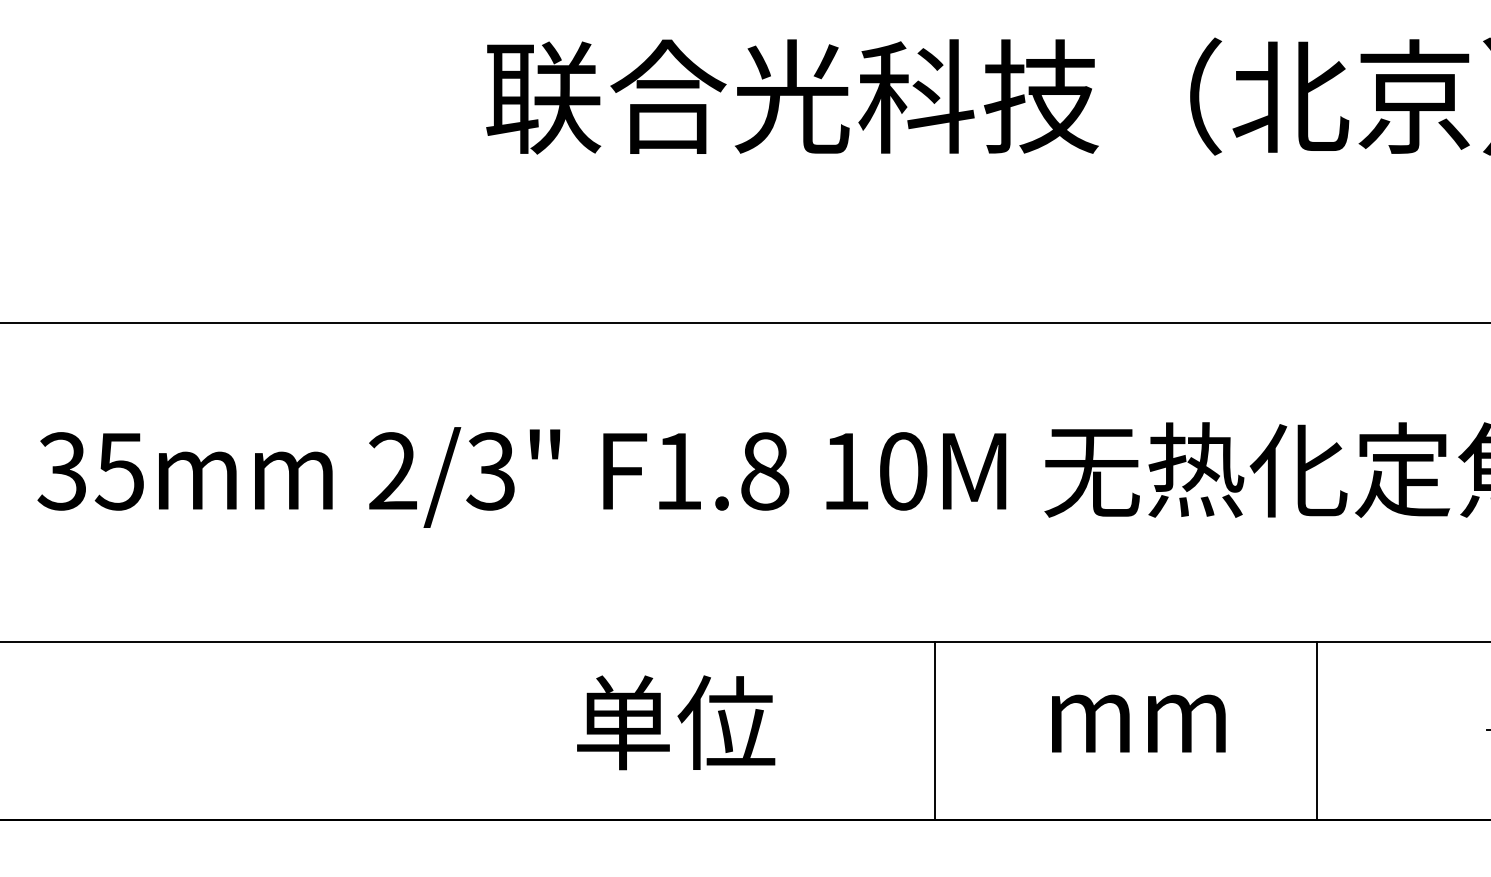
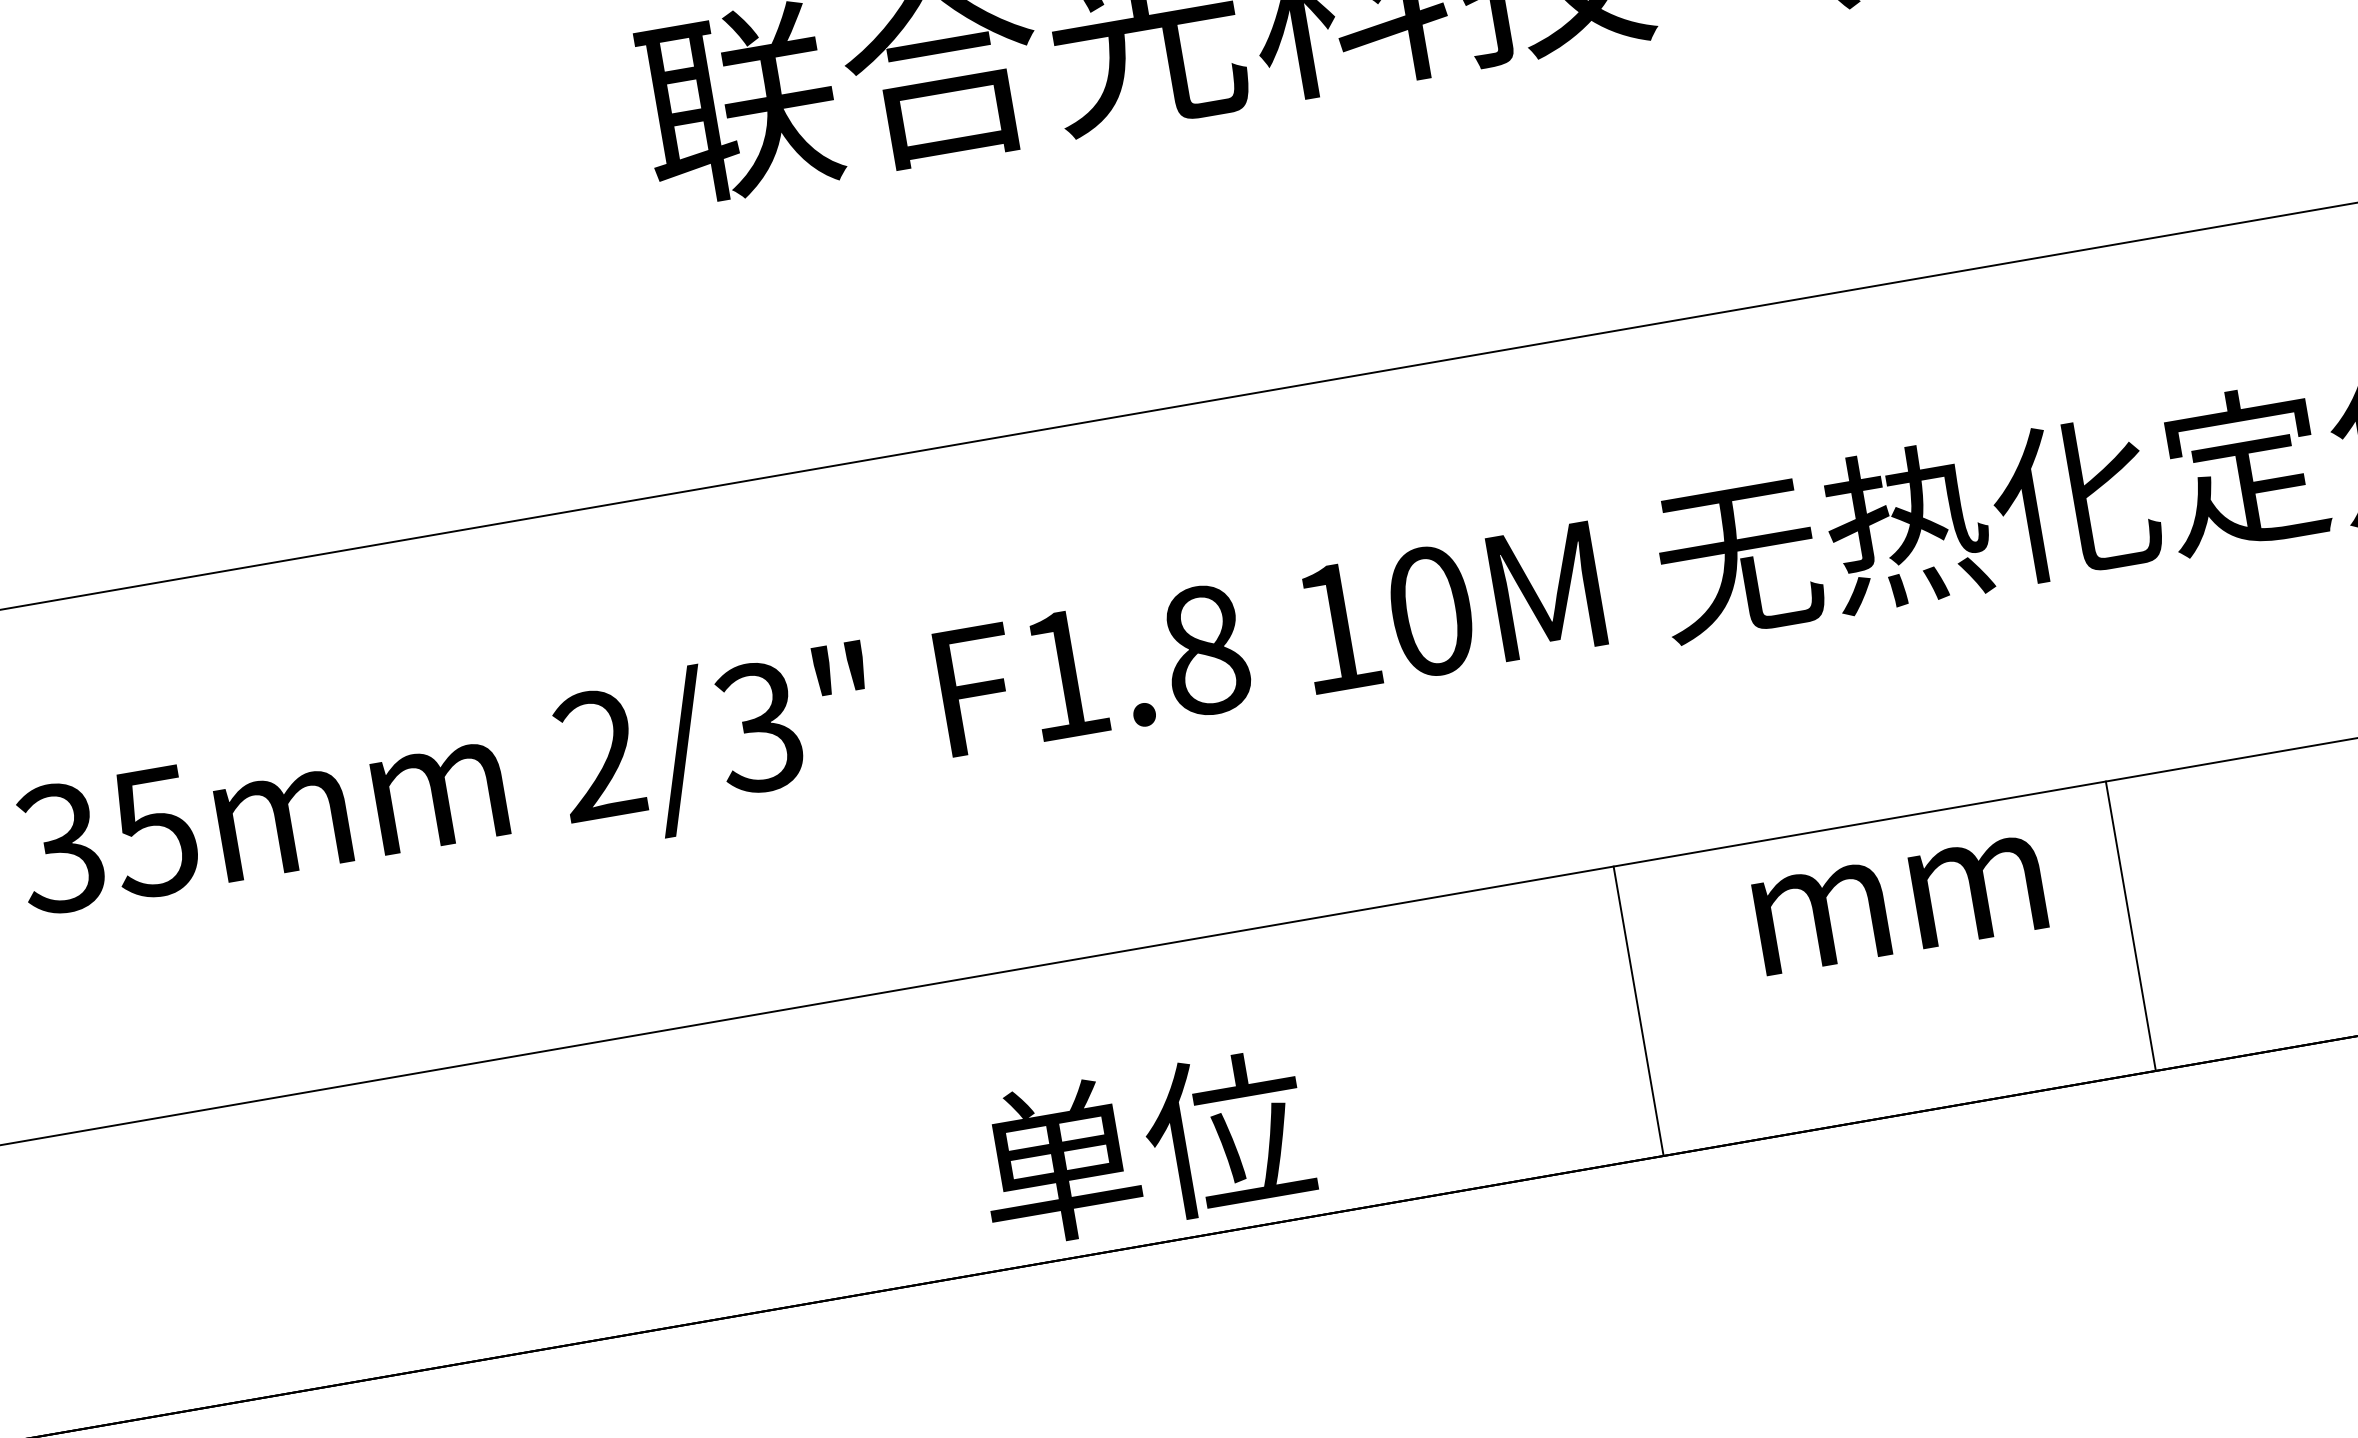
text: (676, 722) -> (1146, 1147), moved
text: (1138, 723) -> (1899, 904), moved
line: (934, 730) -> (1637, 1010), moved
line: (1317, 730) -> (2131, 925), moved

